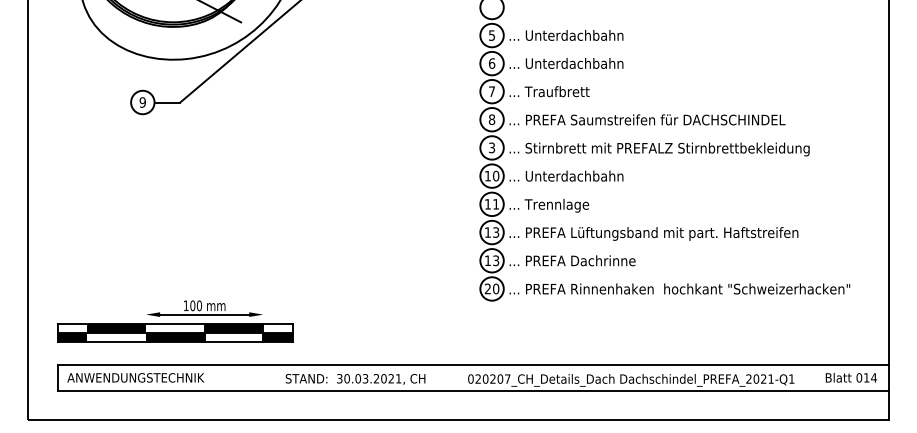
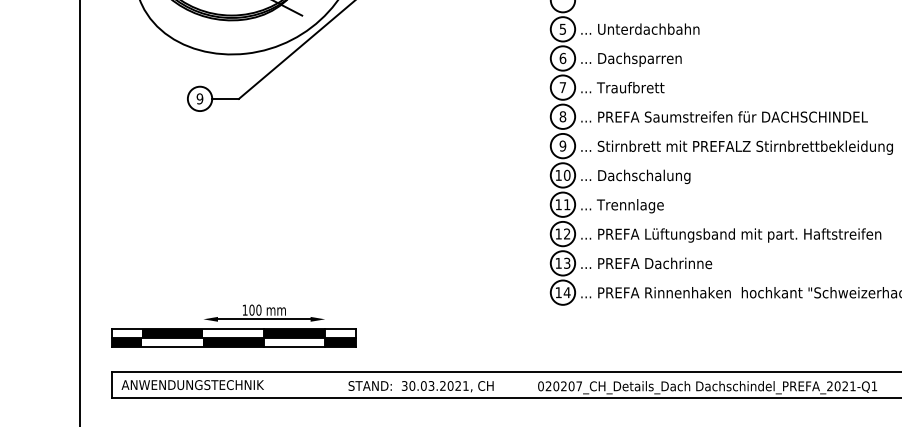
text: (574, 64) -> (648, 59), ... Unterdachbahn -> ... Dachsparren
text: (491, 147) -> (562, 145), 3 -> 9
text: (574, 177) -> (648, 176), ... Unterdachbahn -> ... Dachschalung
text: (496, 232) -> (567, 233), 13 -> 12
text: (491, 288) -> (562, 292), 20 -> 14

